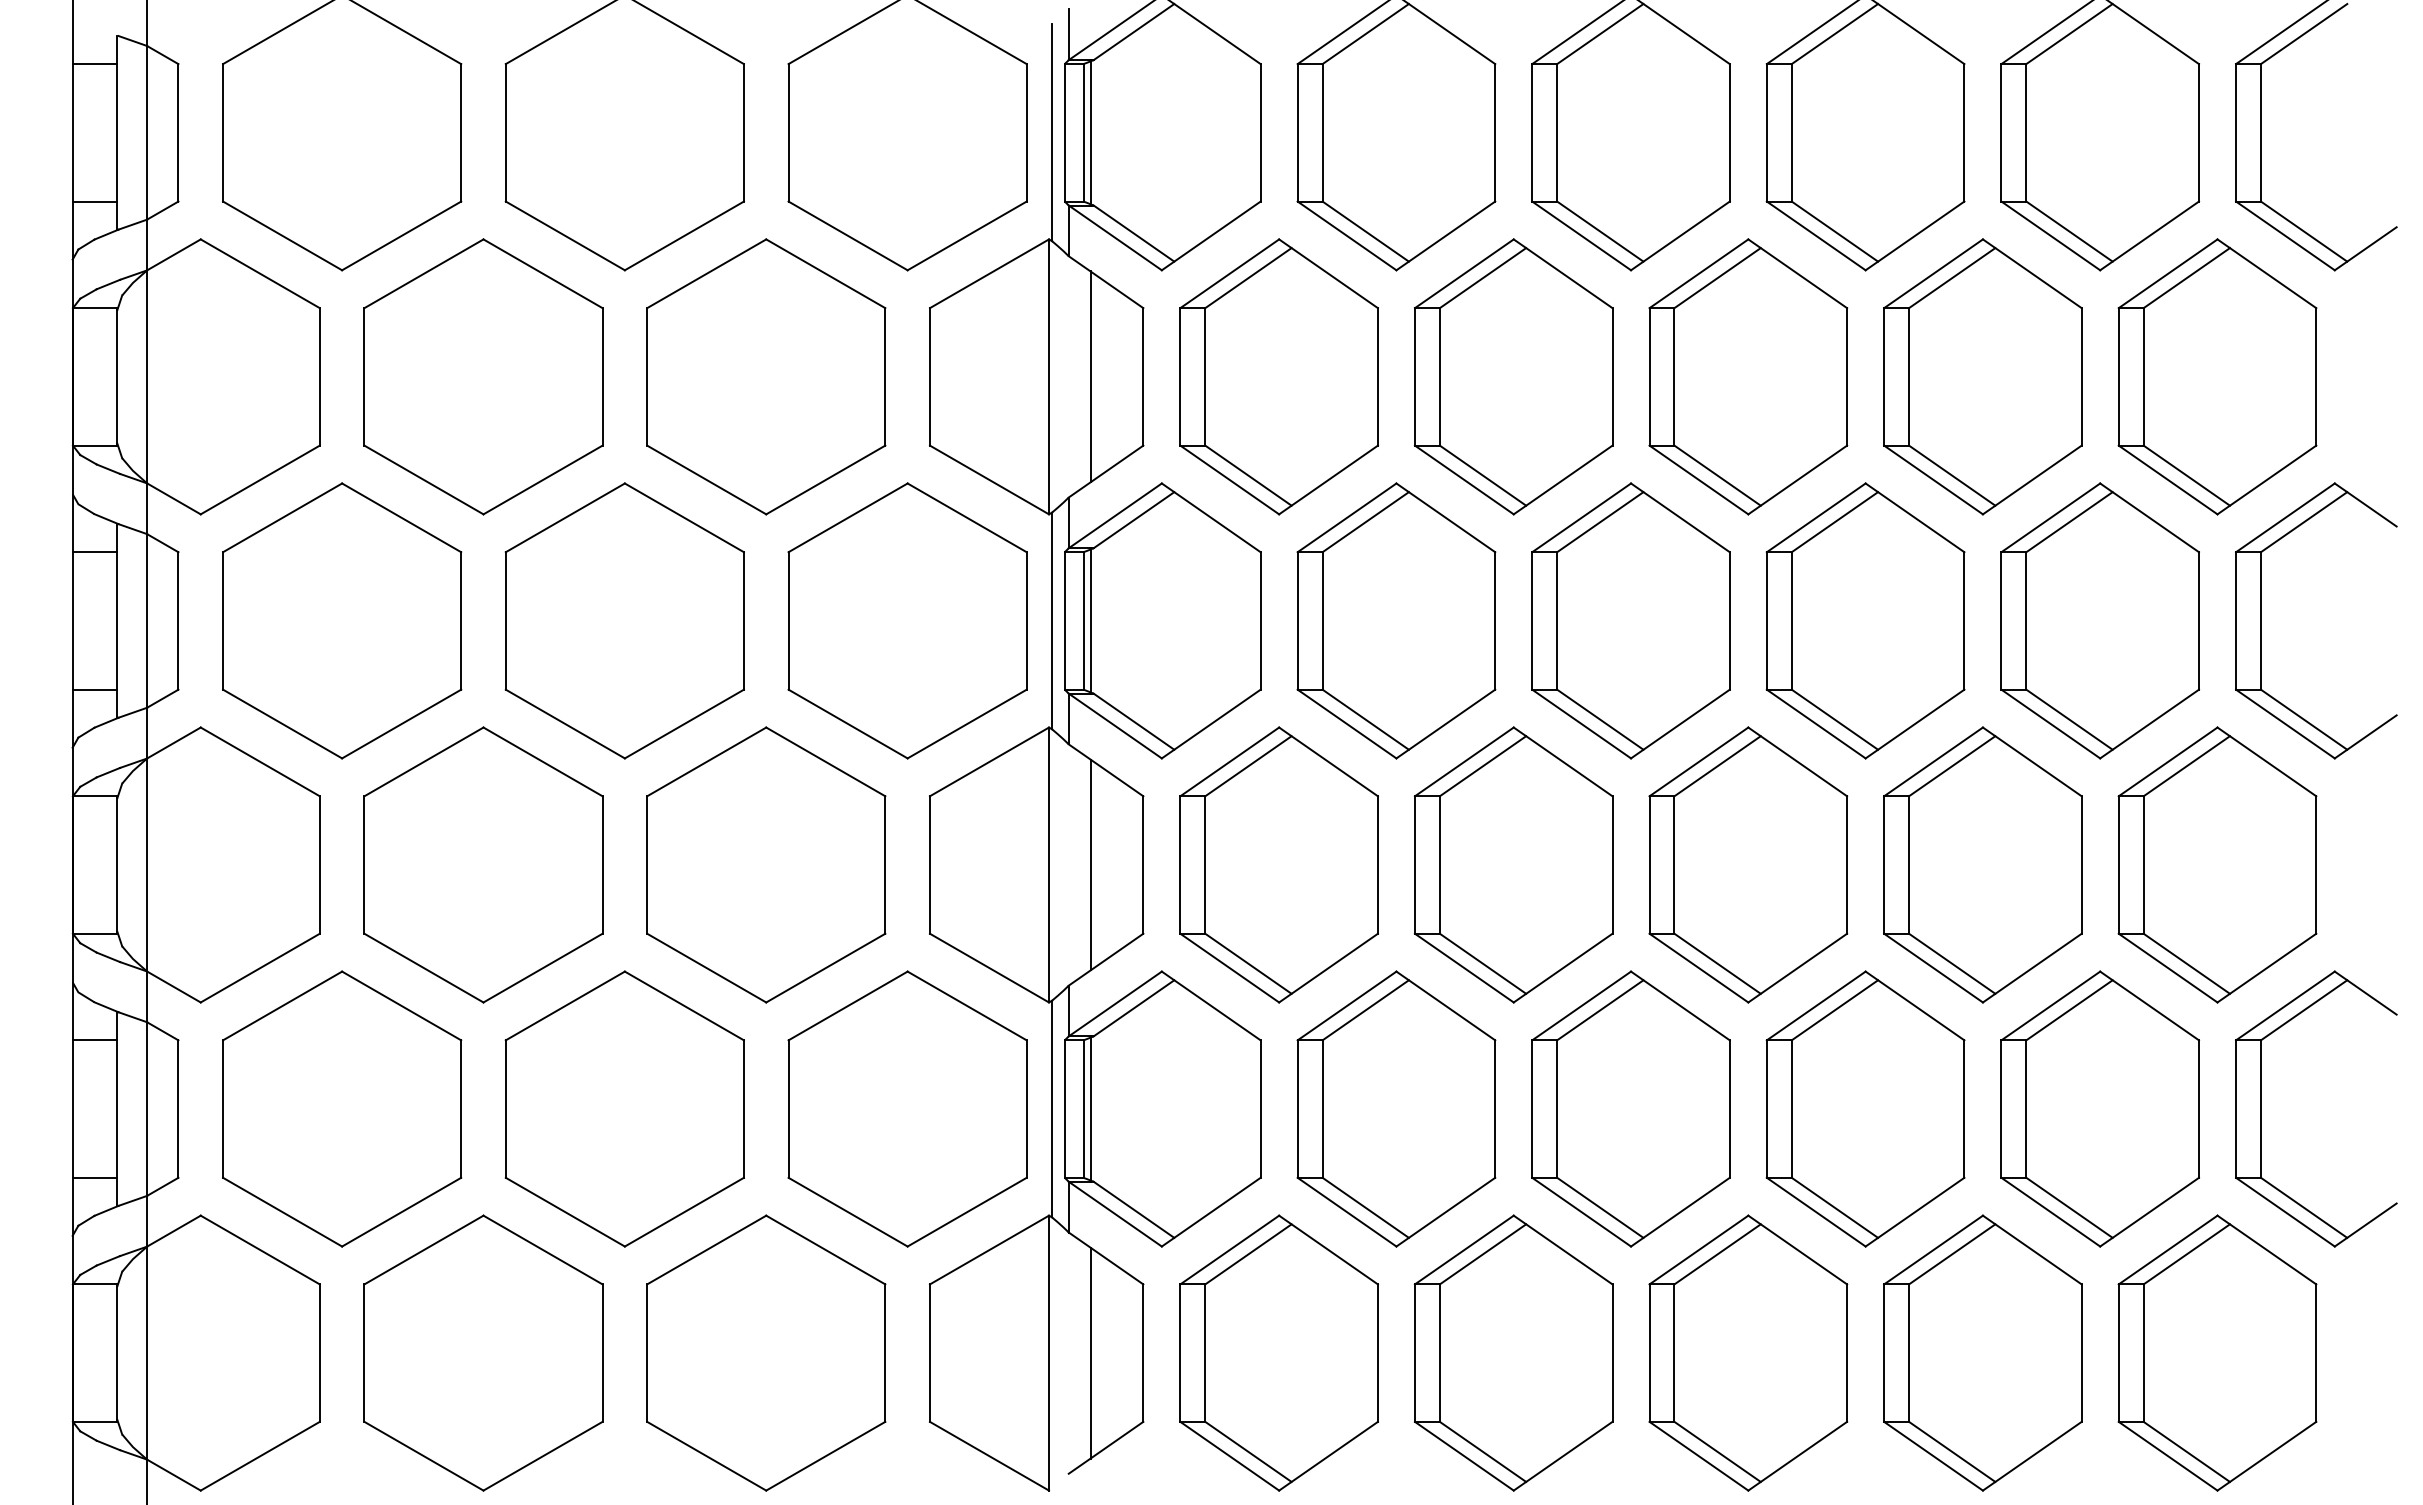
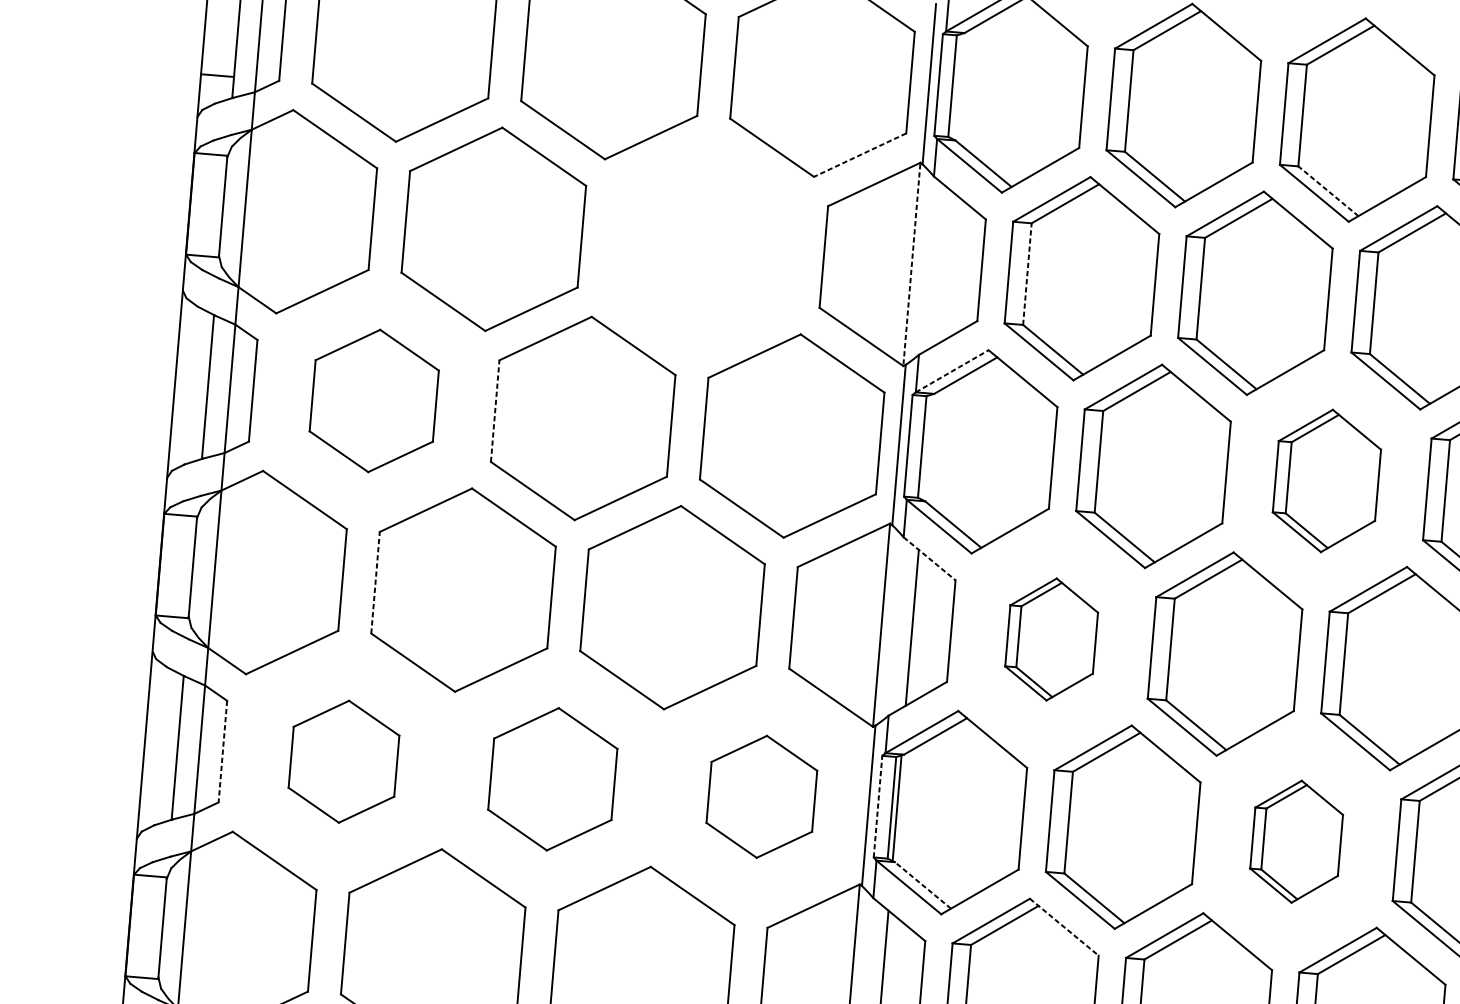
line: (1090, 132) -> (957, 86), removed
line: (1600, 231) -> (1328, 191), solid -> dashed
line: (967, 235) -> (860, 154), solid -> dashed
part: (766, 376) -> (703, 246), removed
line: (1090, 376) -> (942, 266), removed
line: (1205, 376) -> (1027, 273), solid -> dashed
line: (1049, 377) -> (912, 264), solid -> dashed
line: (1115, 515) -> (952, 371), solid -> dashed
line: (94, 552) -> (195, 335), removed
part: (342, 620) -> (374, 400), size x0.7
line: (505, 620) -> (494, 410), solid -> dashed
line: (1090, 620) -> (927, 447), removed
part: (1630, 620) -> (1326, 480), size x0.7
line: (94, 689) -> (186, 436), removed
line: (1106, 770) -> (929, 558), solid -> dashed
part: (1278, 864) -> (1051, 639), size x0.6
line: (364, 865) -> (375, 583), solid -> dashed
line: (94, 1040) -> (165, 695), removed
part: (342, 1108) -> (344, 761), size x0.6
part: (624, 1108) -> (552, 778), size x0.7
part: (907, 1108) -> (761, 796), size x0.6
part: (1630, 1108) -> (1296, 841), size x0.6
line: (178, 1109) -> (222, 751), solid -> dashed
line: (1064, 1109) -> (877, 806), solid -> dashed
line: (94, 1177) -> (156, 797), removed
line: (1133, 1209) -> (922, 885), solid -> dashed
line: (1328, 1250) -> (1064, 927), solid -> dashed

